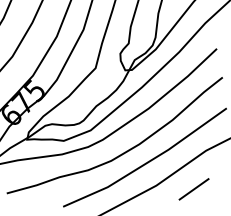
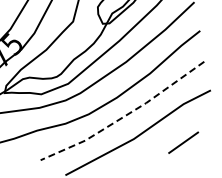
line: (147, 162) -> (125, 115), solid -> dashed
line: (193, 189) -> (183, 142), moved

